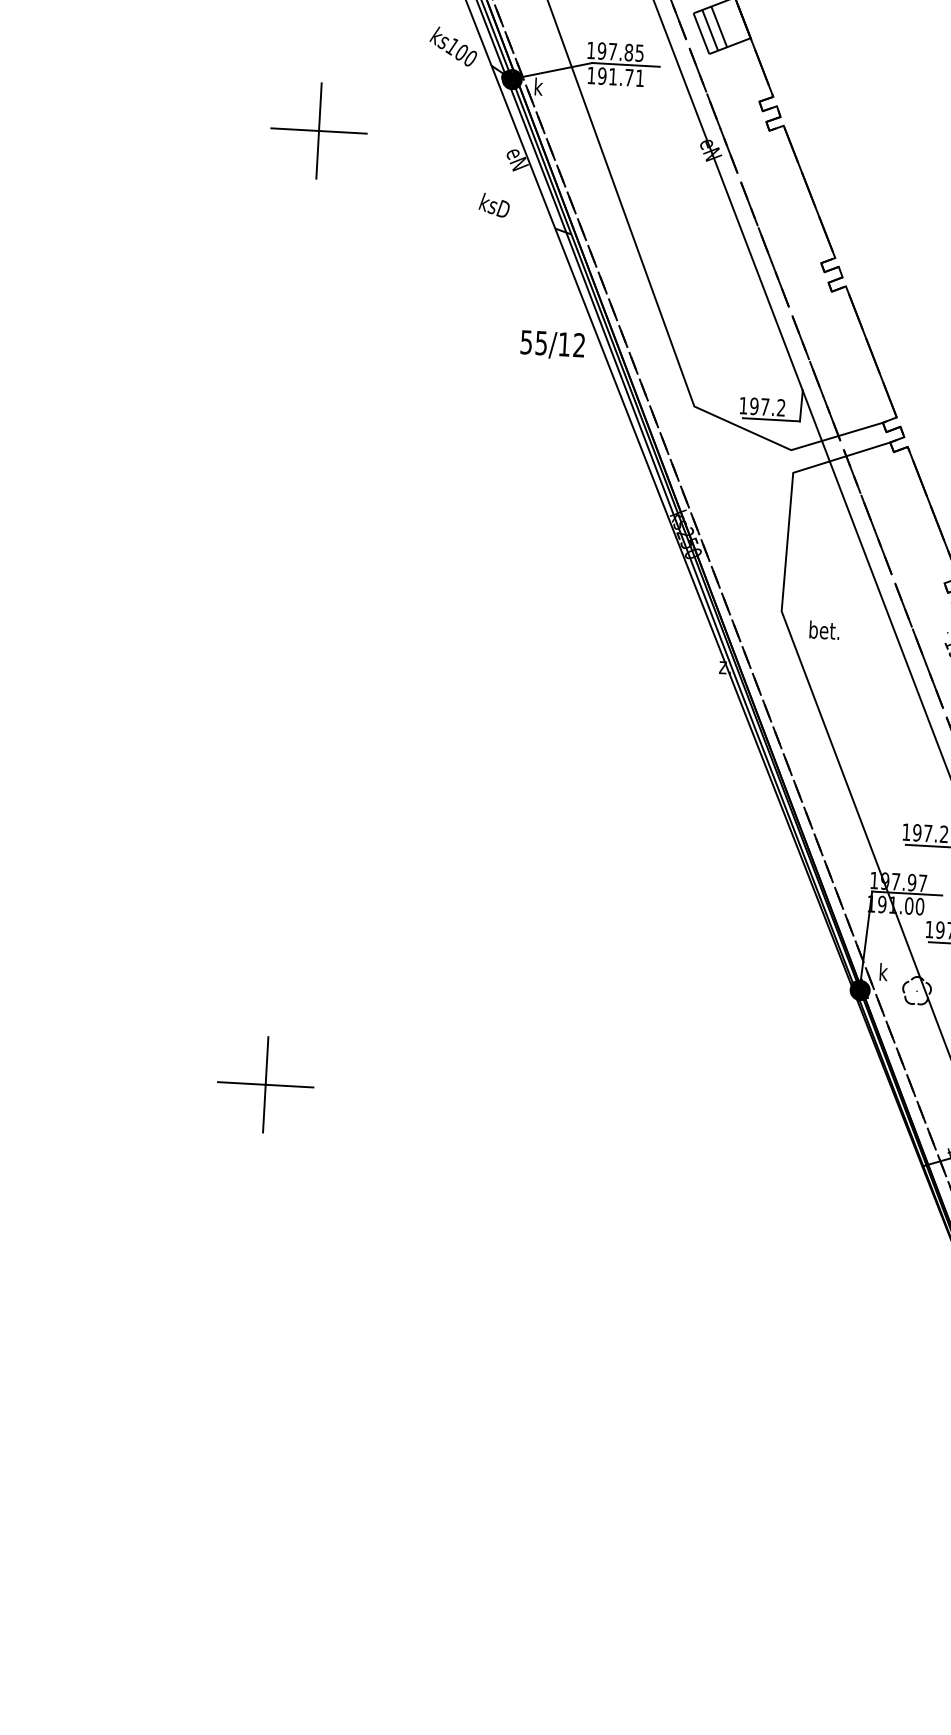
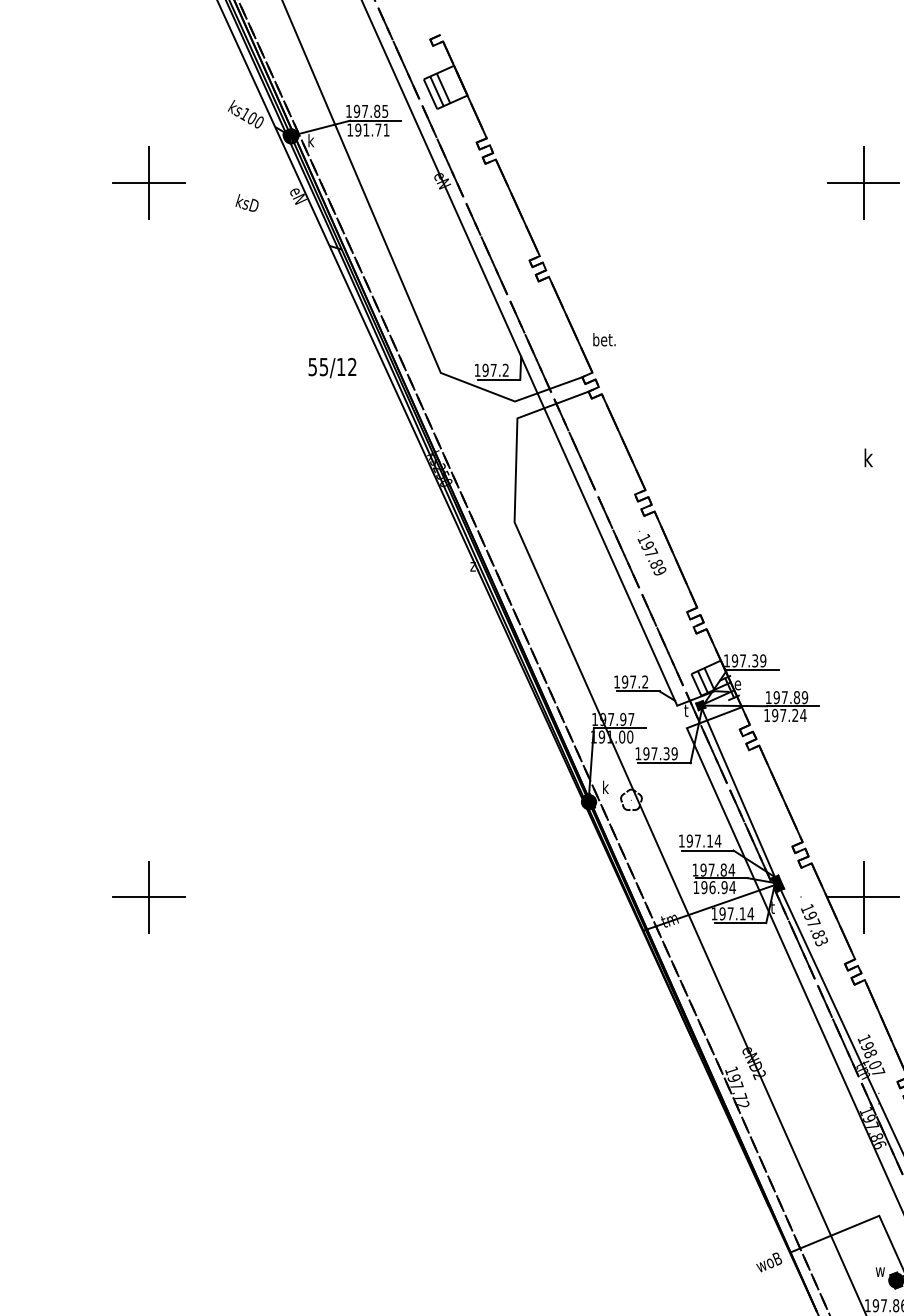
text: (493, 204) -> (246, 202), moved
text: (552, 344) -> (332, 367), moved
text: (824, 630) -> (604, 339), moved

